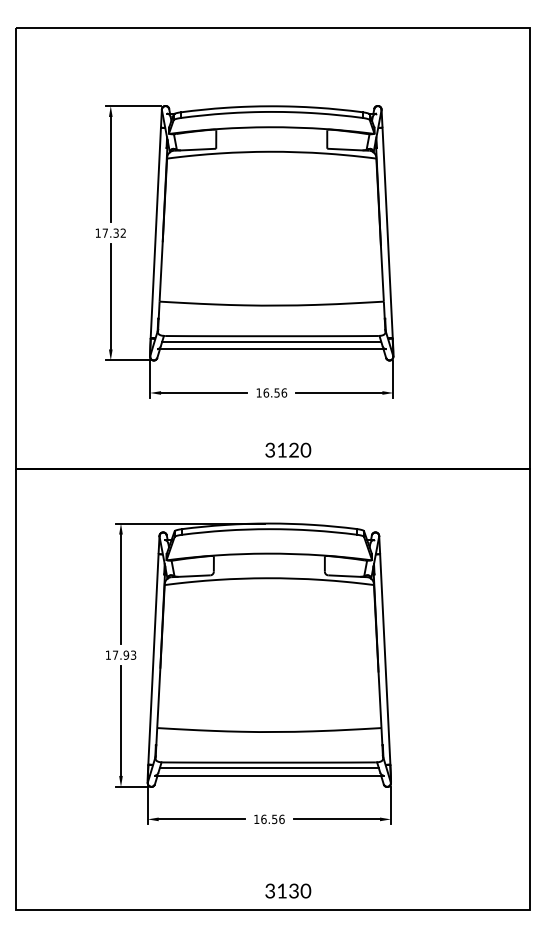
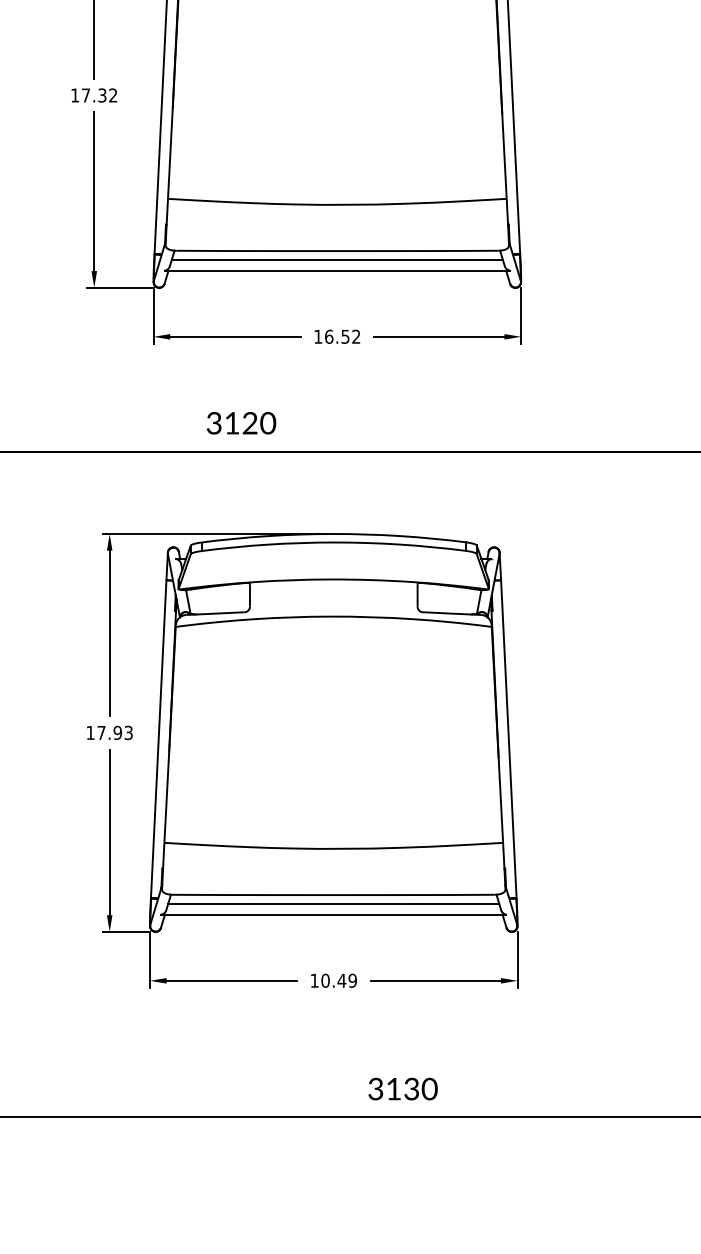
text: (284, 392) -> (356, 336), 16.56 -> 16.52
text: (288, 449) -> (241, 422), moved
text: (272, 819) -> (338, 980), 16.56 -> 10.49
text: (288, 890) -> (403, 1088), moved

